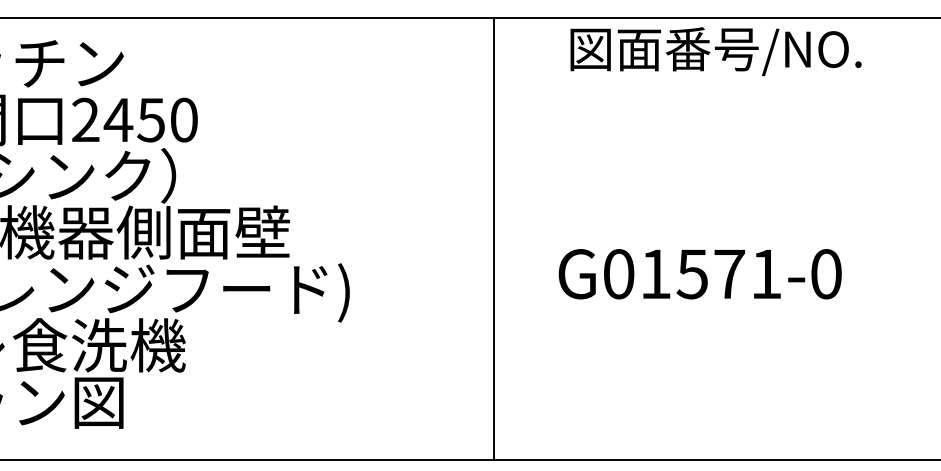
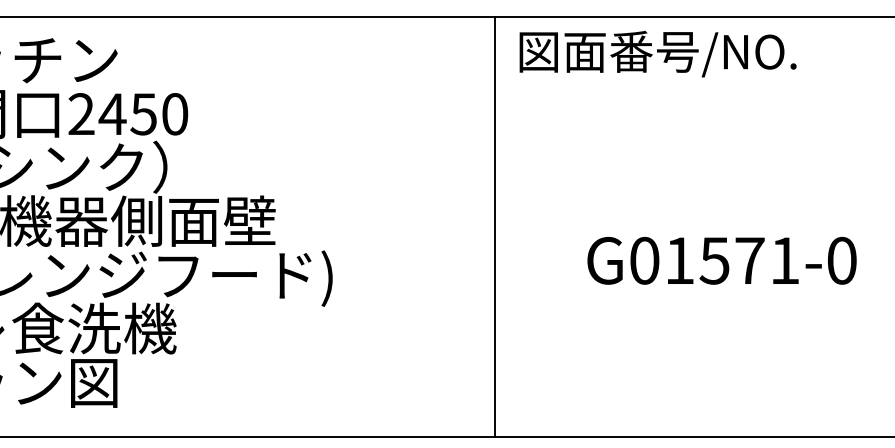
text: (715, 52) -> (657, 54), moved
line: (494, 238) -> (495, 226), moved
text: (699, 273) -> (721, 260), moved

